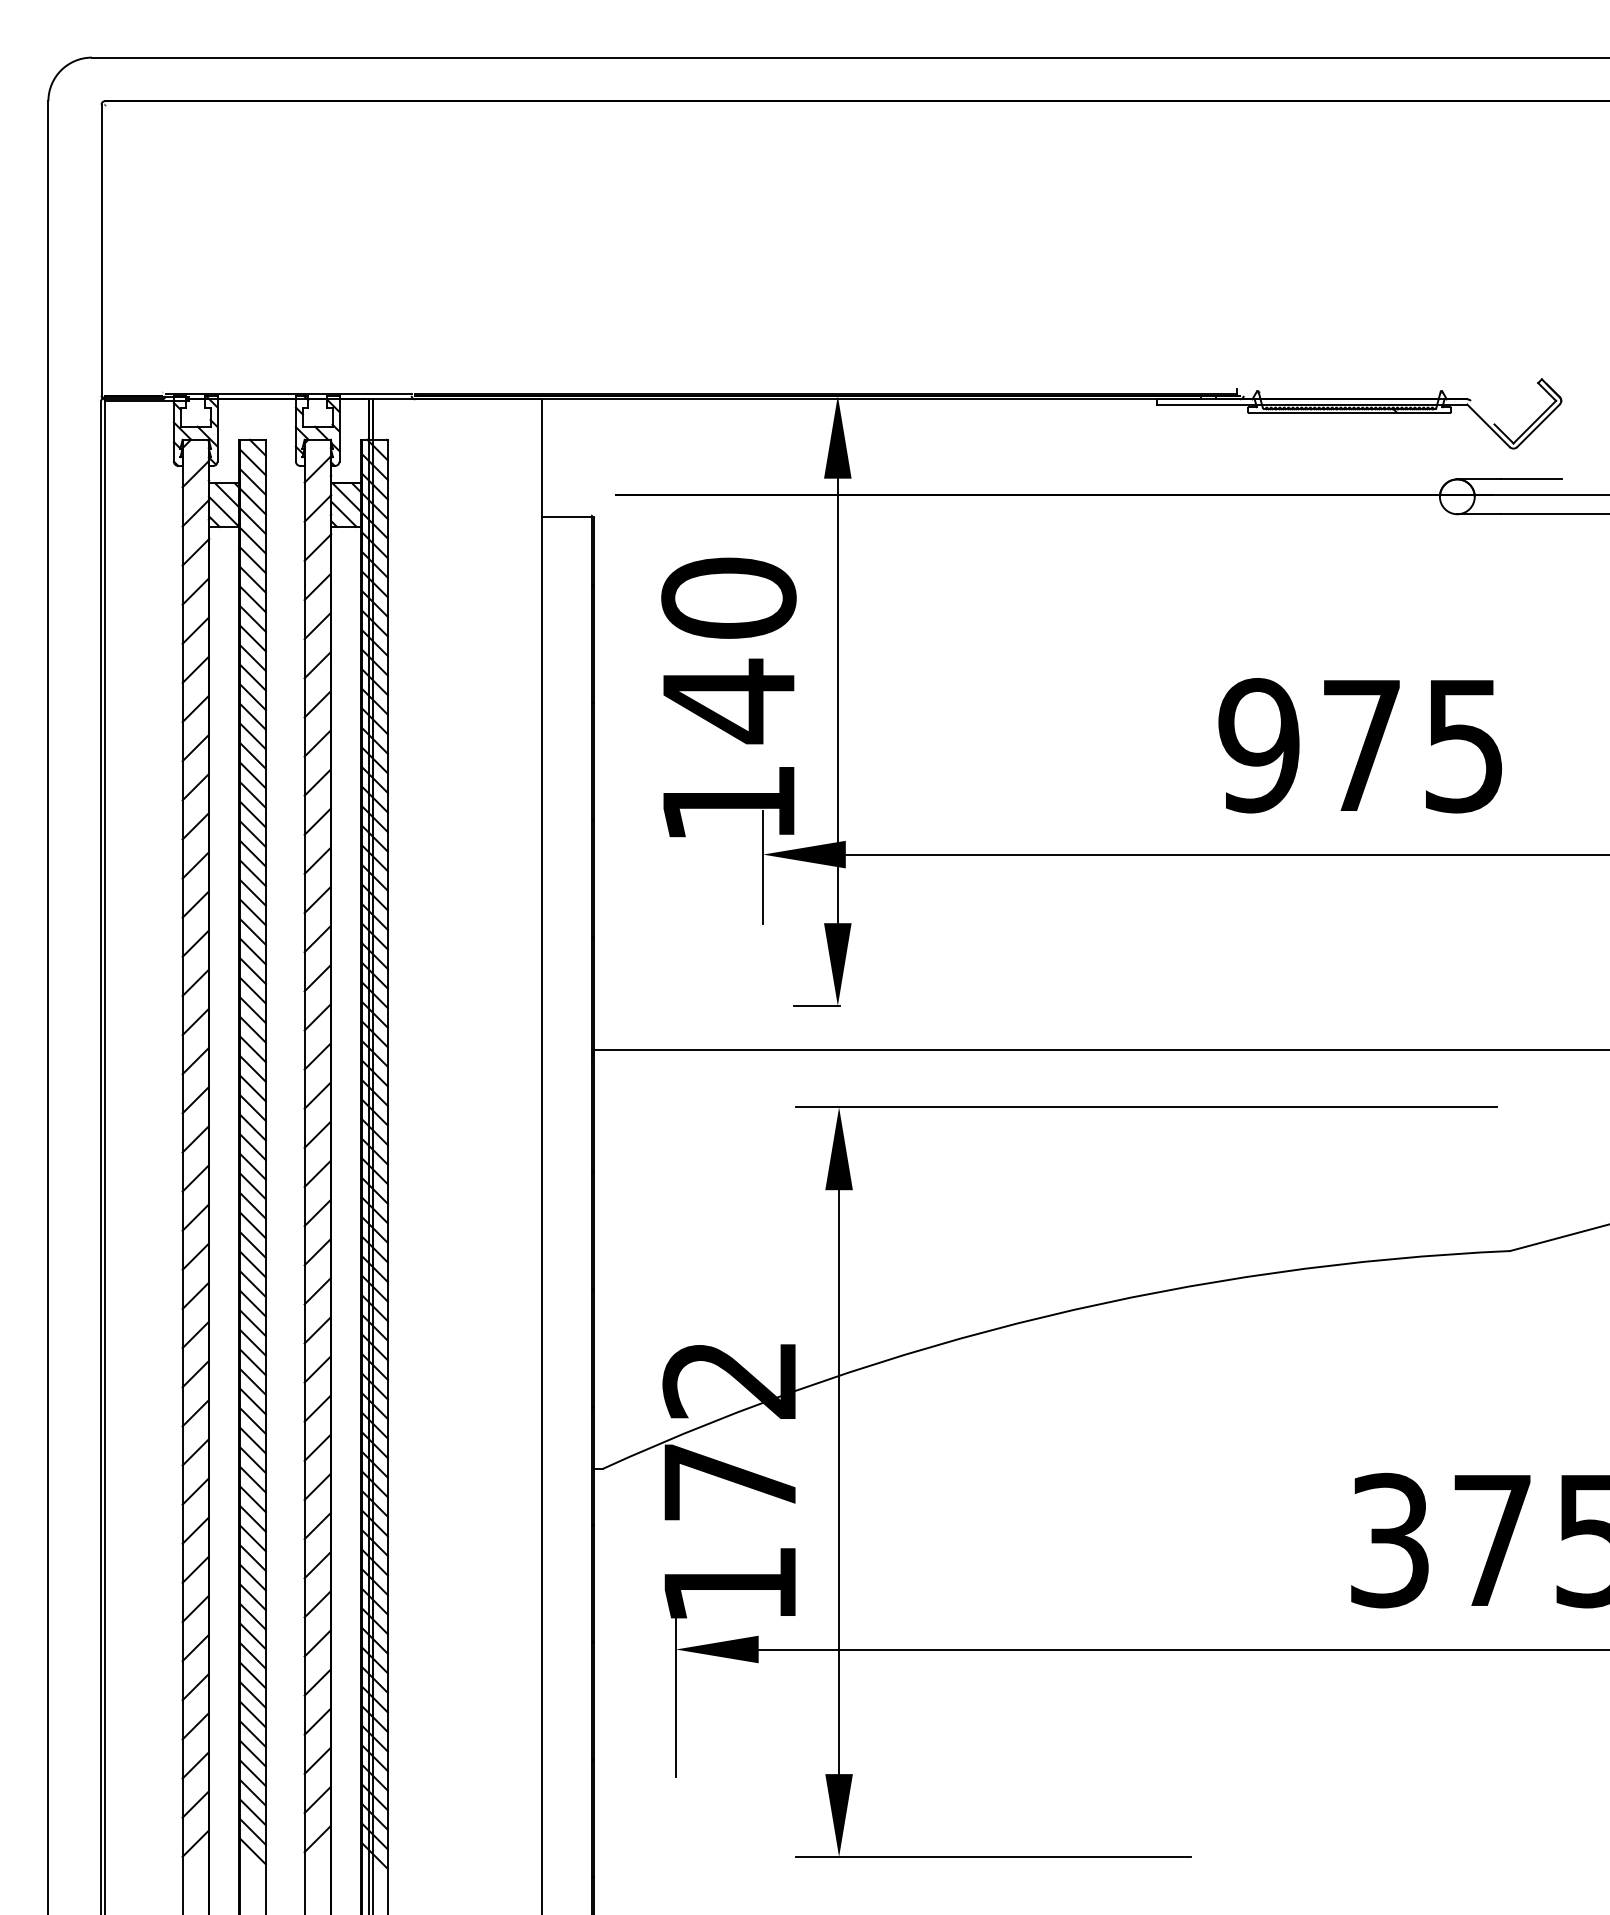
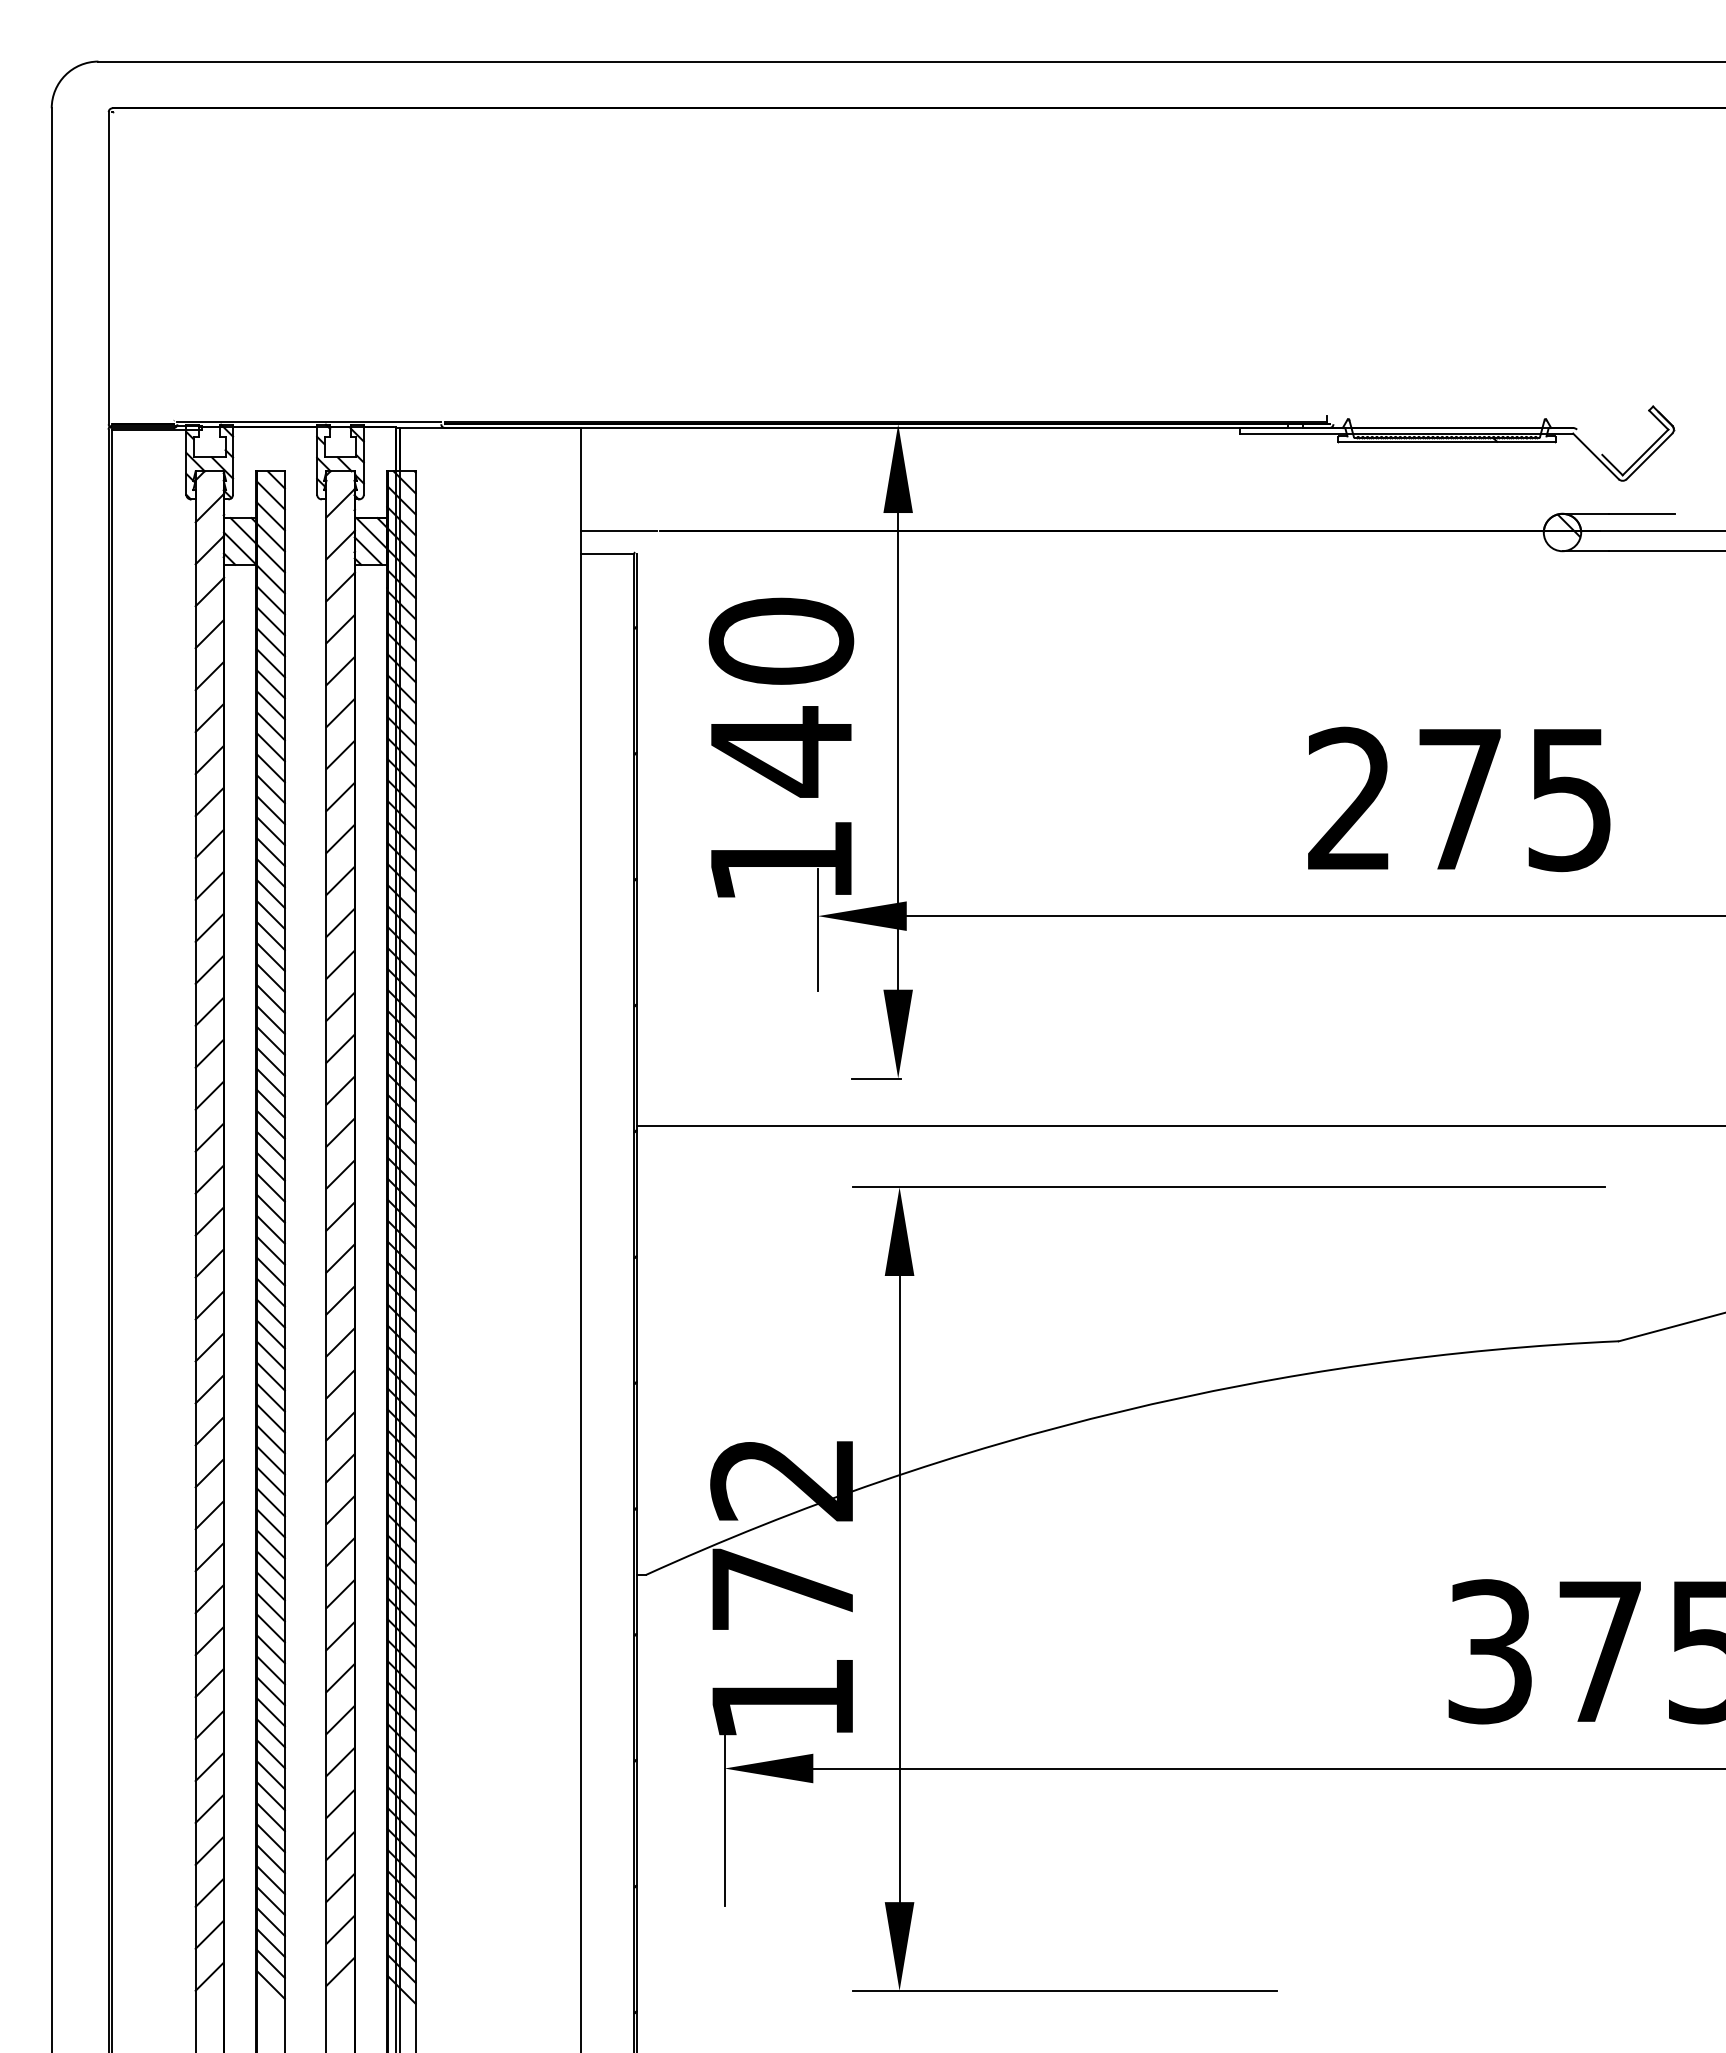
hatch: (1462, 490) -> (1568, 525), added
line: (576, 494) -> (618, 530), added
text: (1258, 745) -> (1349, 799), 975 -> 275

